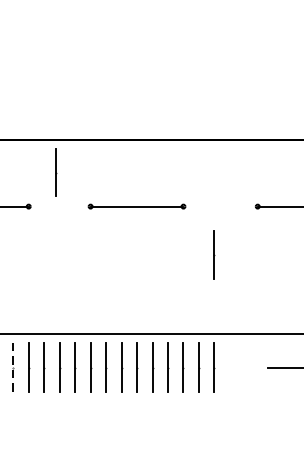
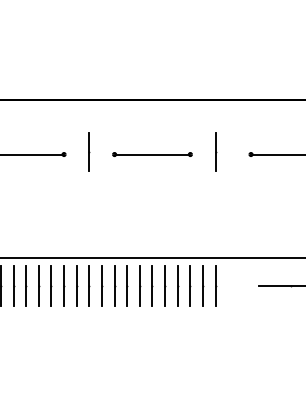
line: (56, 172) -> (89, 151), moved
line: (215, 254) -> (216, 151), moved
line: (13, 368) -> (51, 286), dashed -> solid

